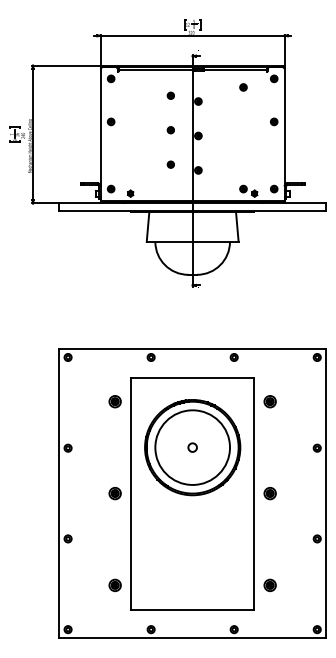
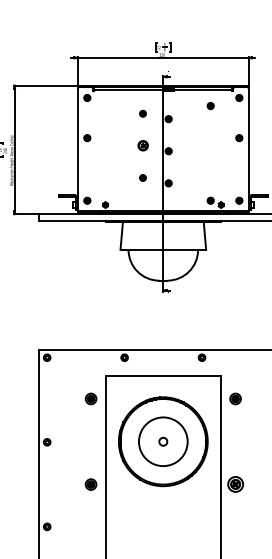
part: (170, 130) -> (142, 146), size x1.6
circle: (192, 447) -> (163, 441), size x0.7
part: (269, 493) -> (234, 484), size x1.4

